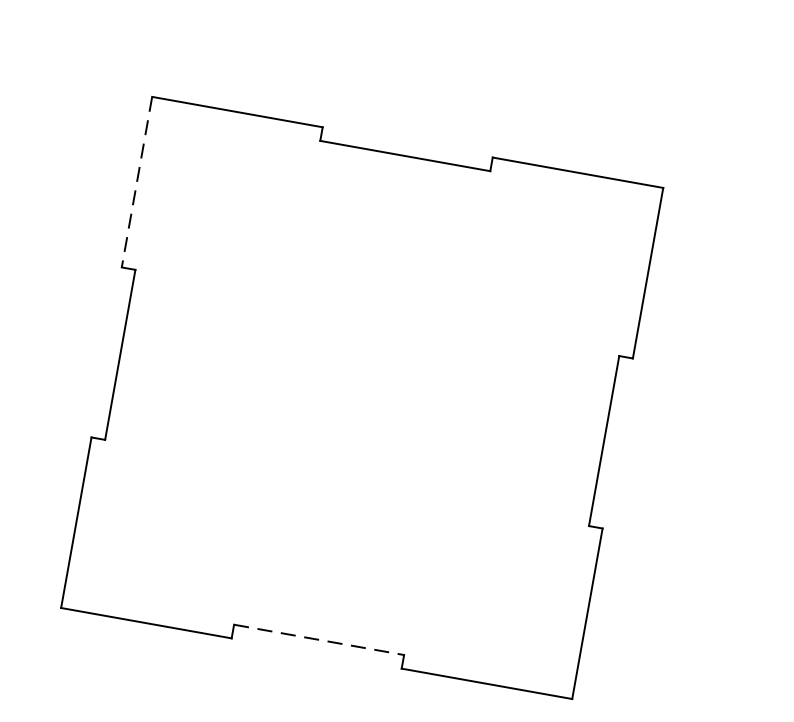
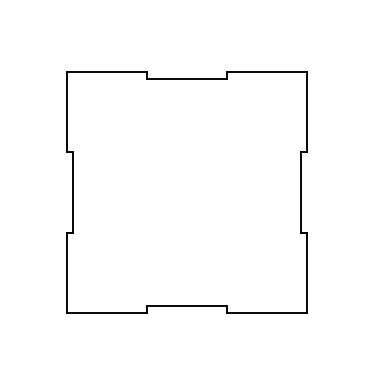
line: (136, 182) -> (66, 112), dashed -> solid
line: (320, 640) -> (187, 306), dashed -> solid

